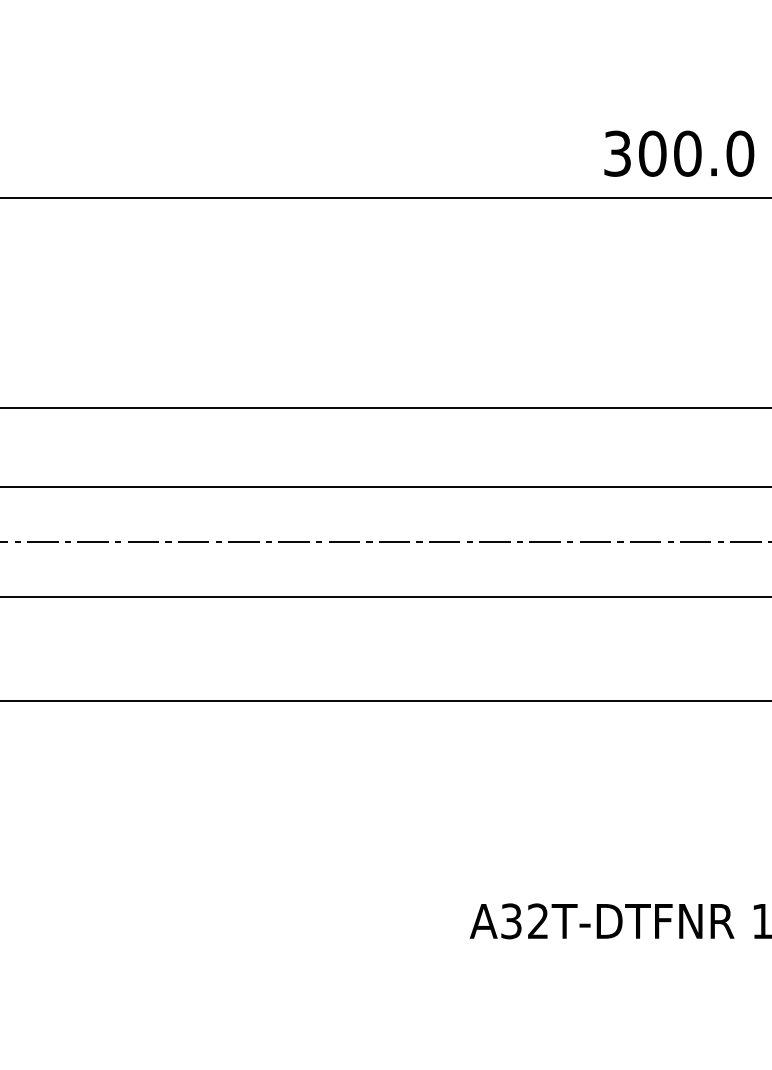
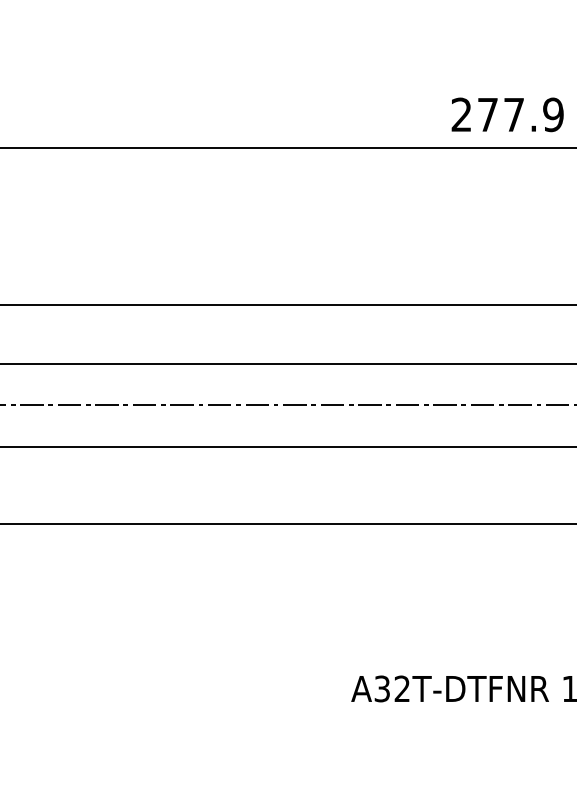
text: (678, 153) -> (507, 114), 300.0 -> 277.9

